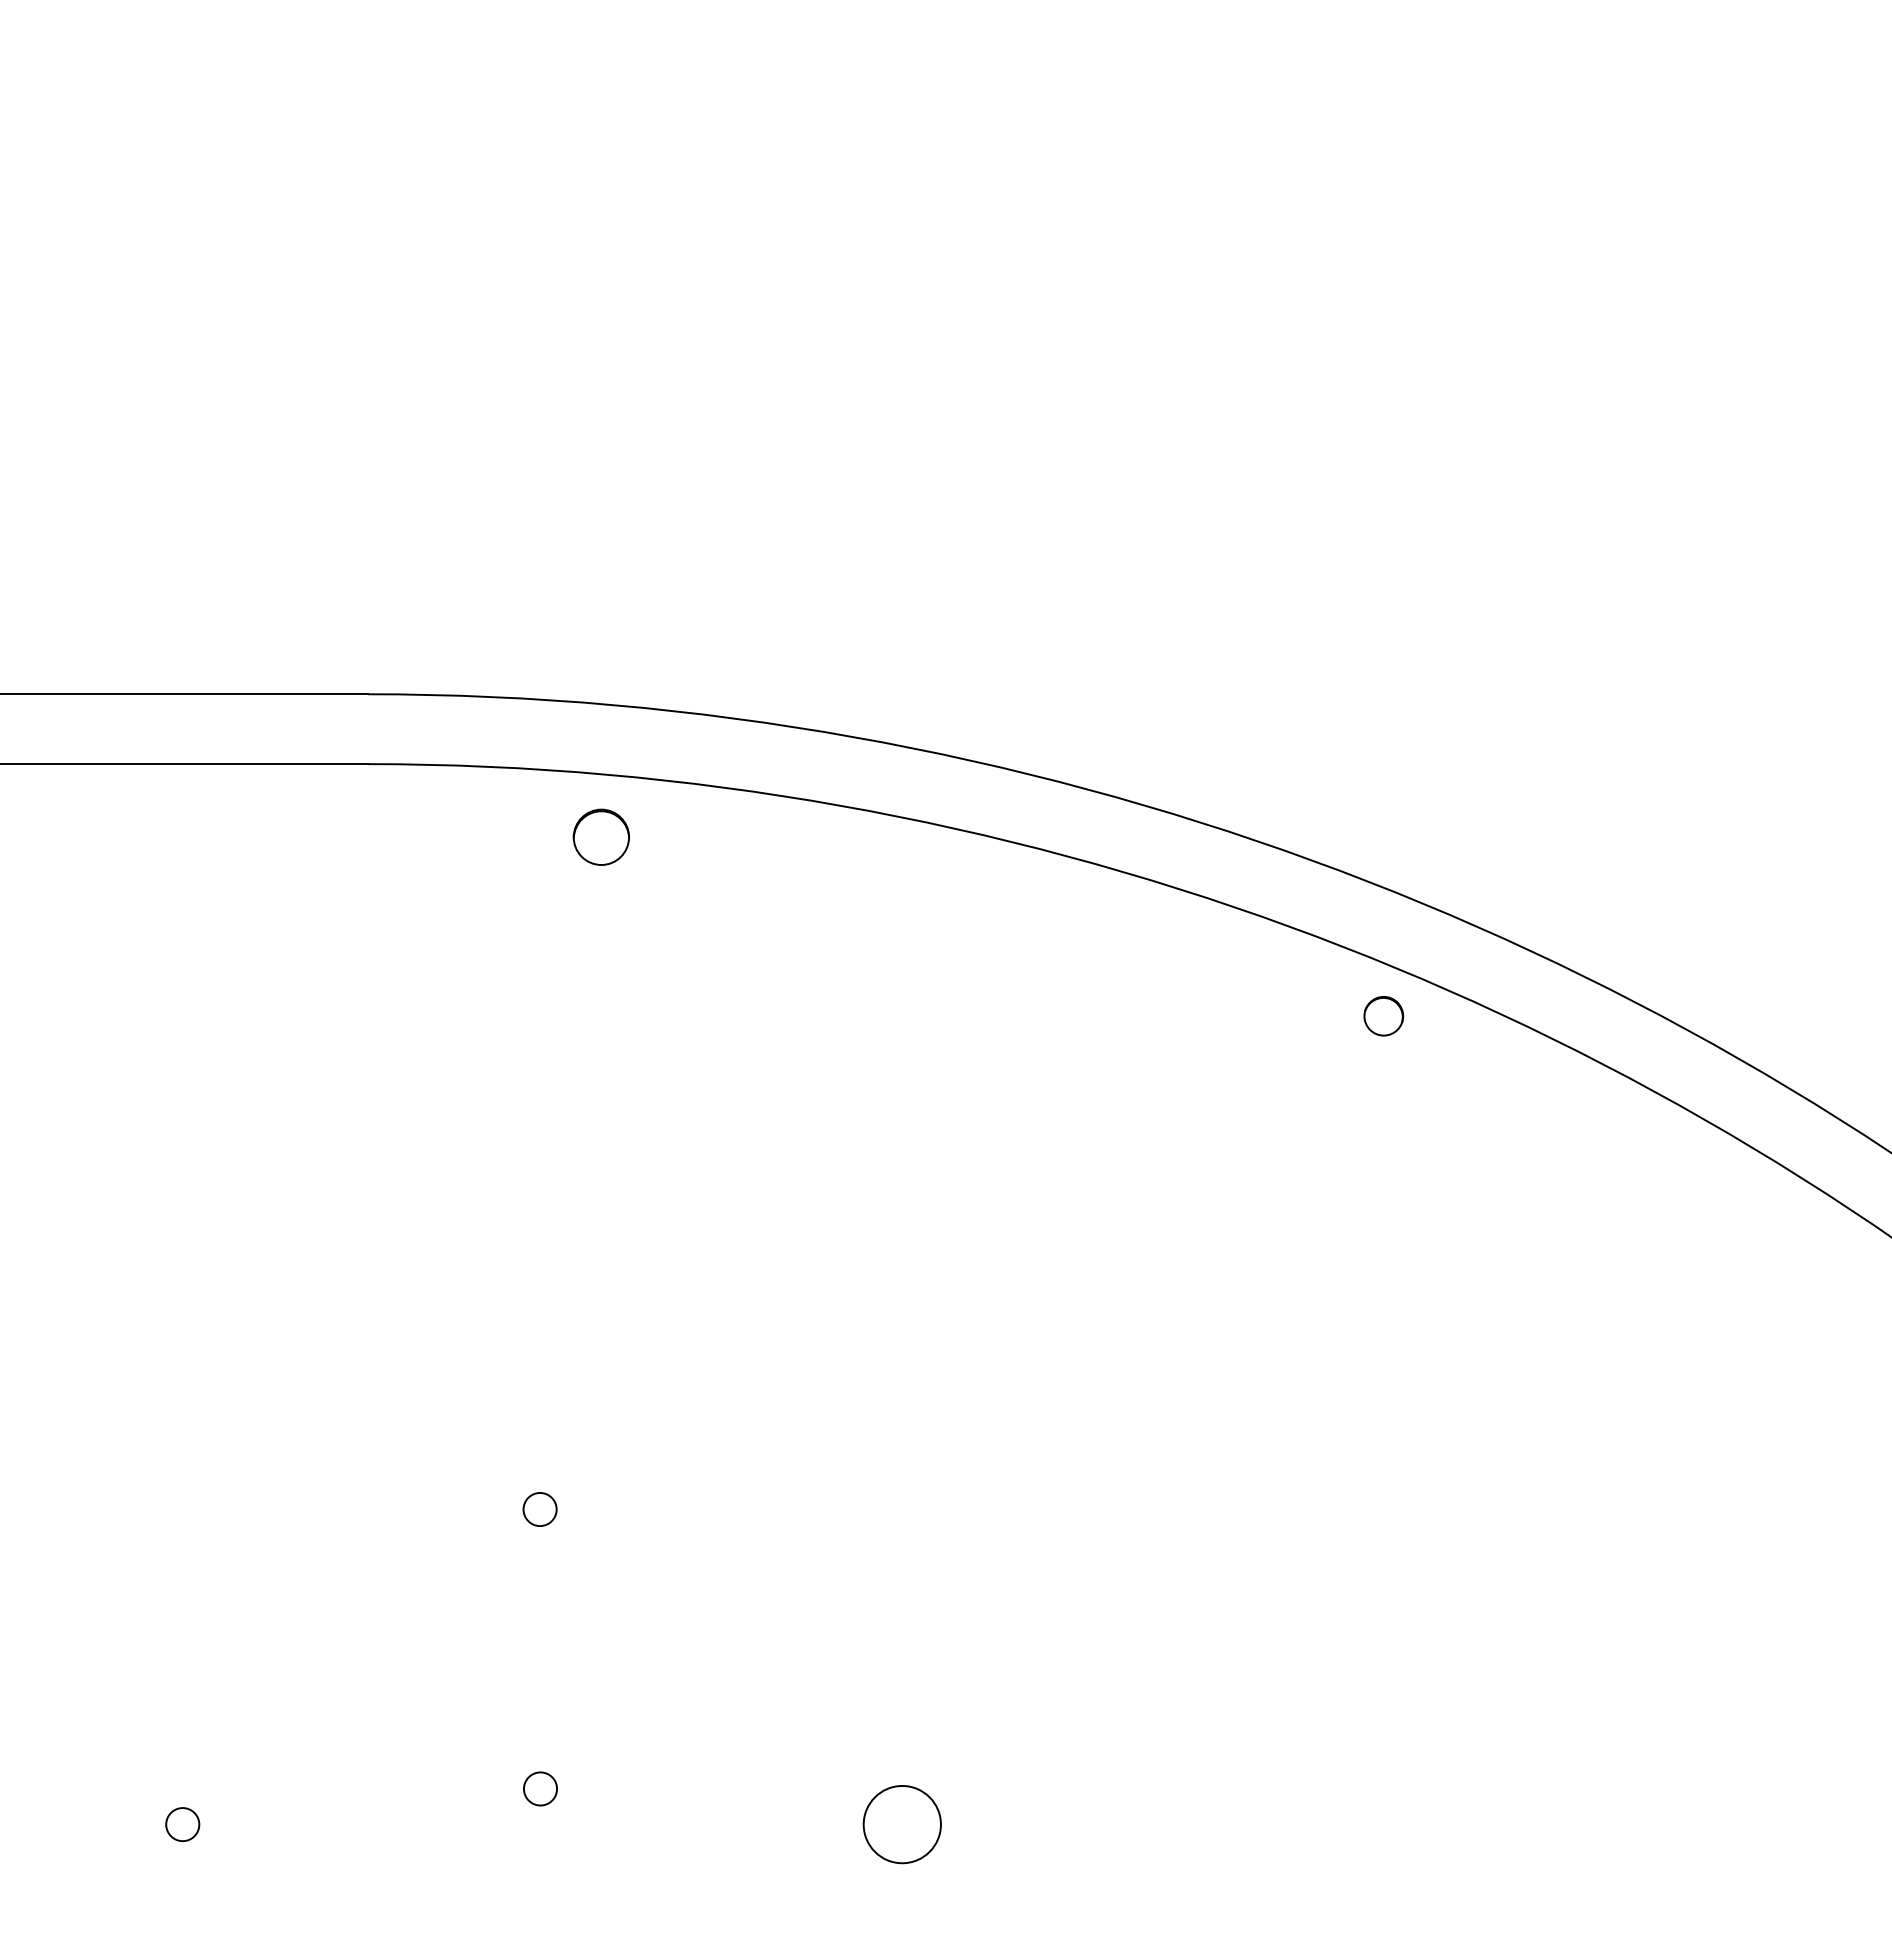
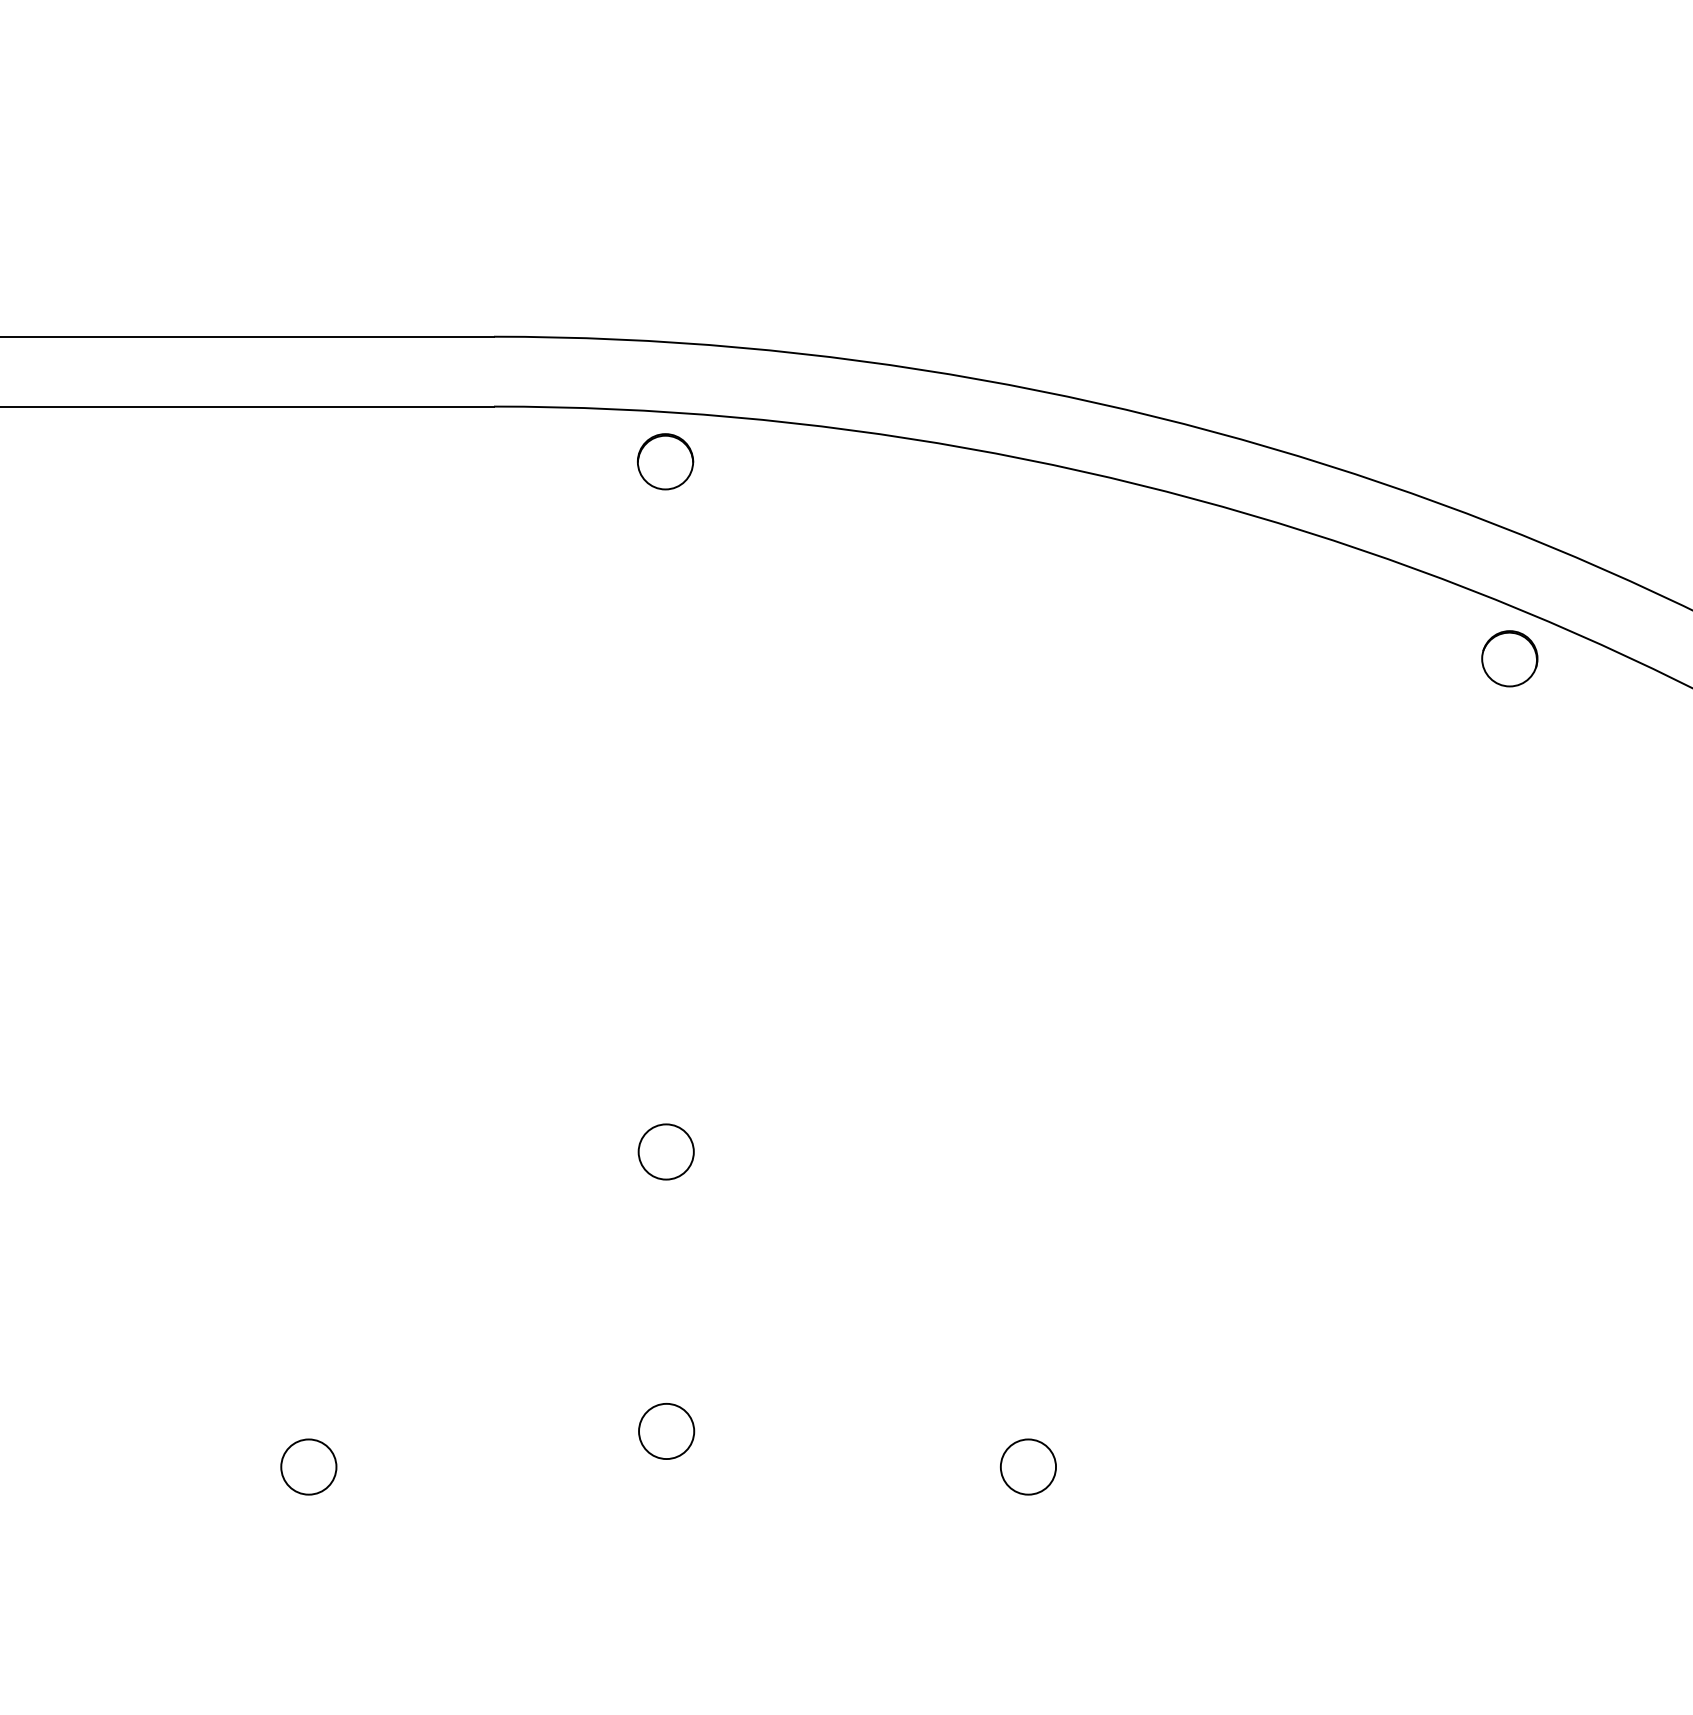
part: (600, 836) -> (664, 460), moved
part: (1383, 1015) -> (1509, 657), size x1.43
circle: (539, 1509) -> (665, 1151), size x1.67
circle: (540, 1788) -> (666, 1430), size x1.67
circle: (182, 1824) -> (308, 1466), size x1.67
circle: (901, 1824) -> (1027, 1466), size x0.71

